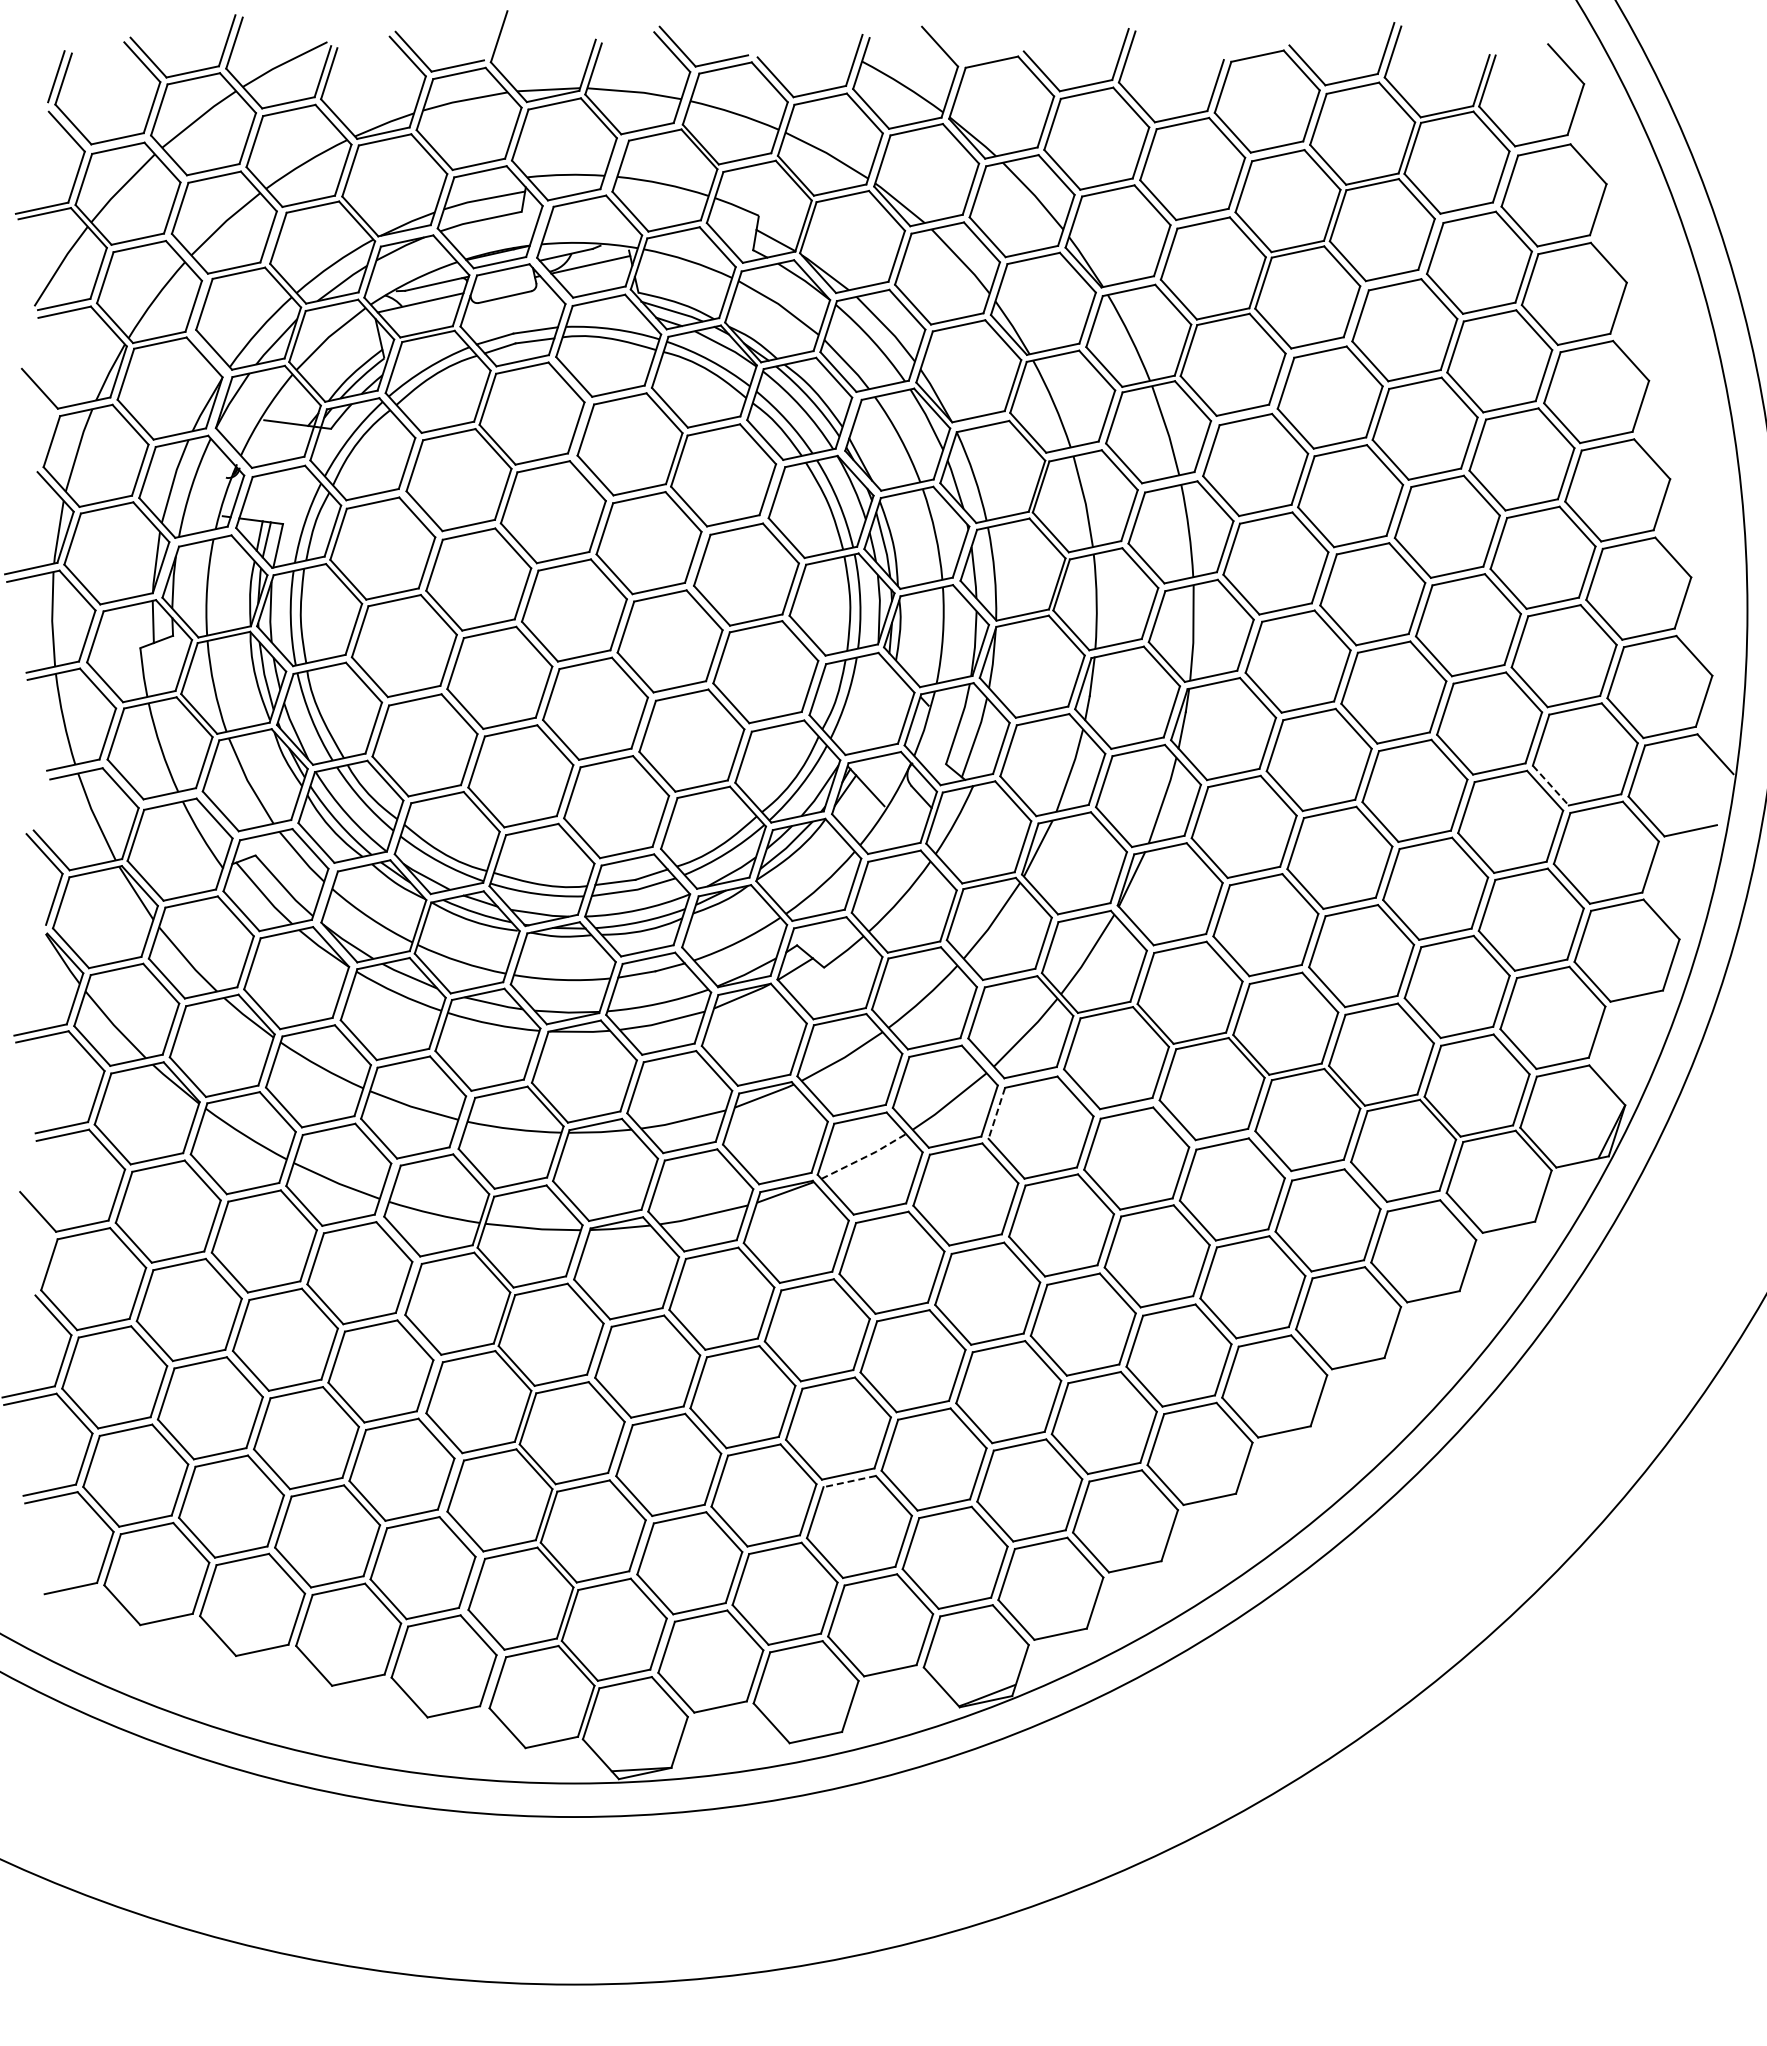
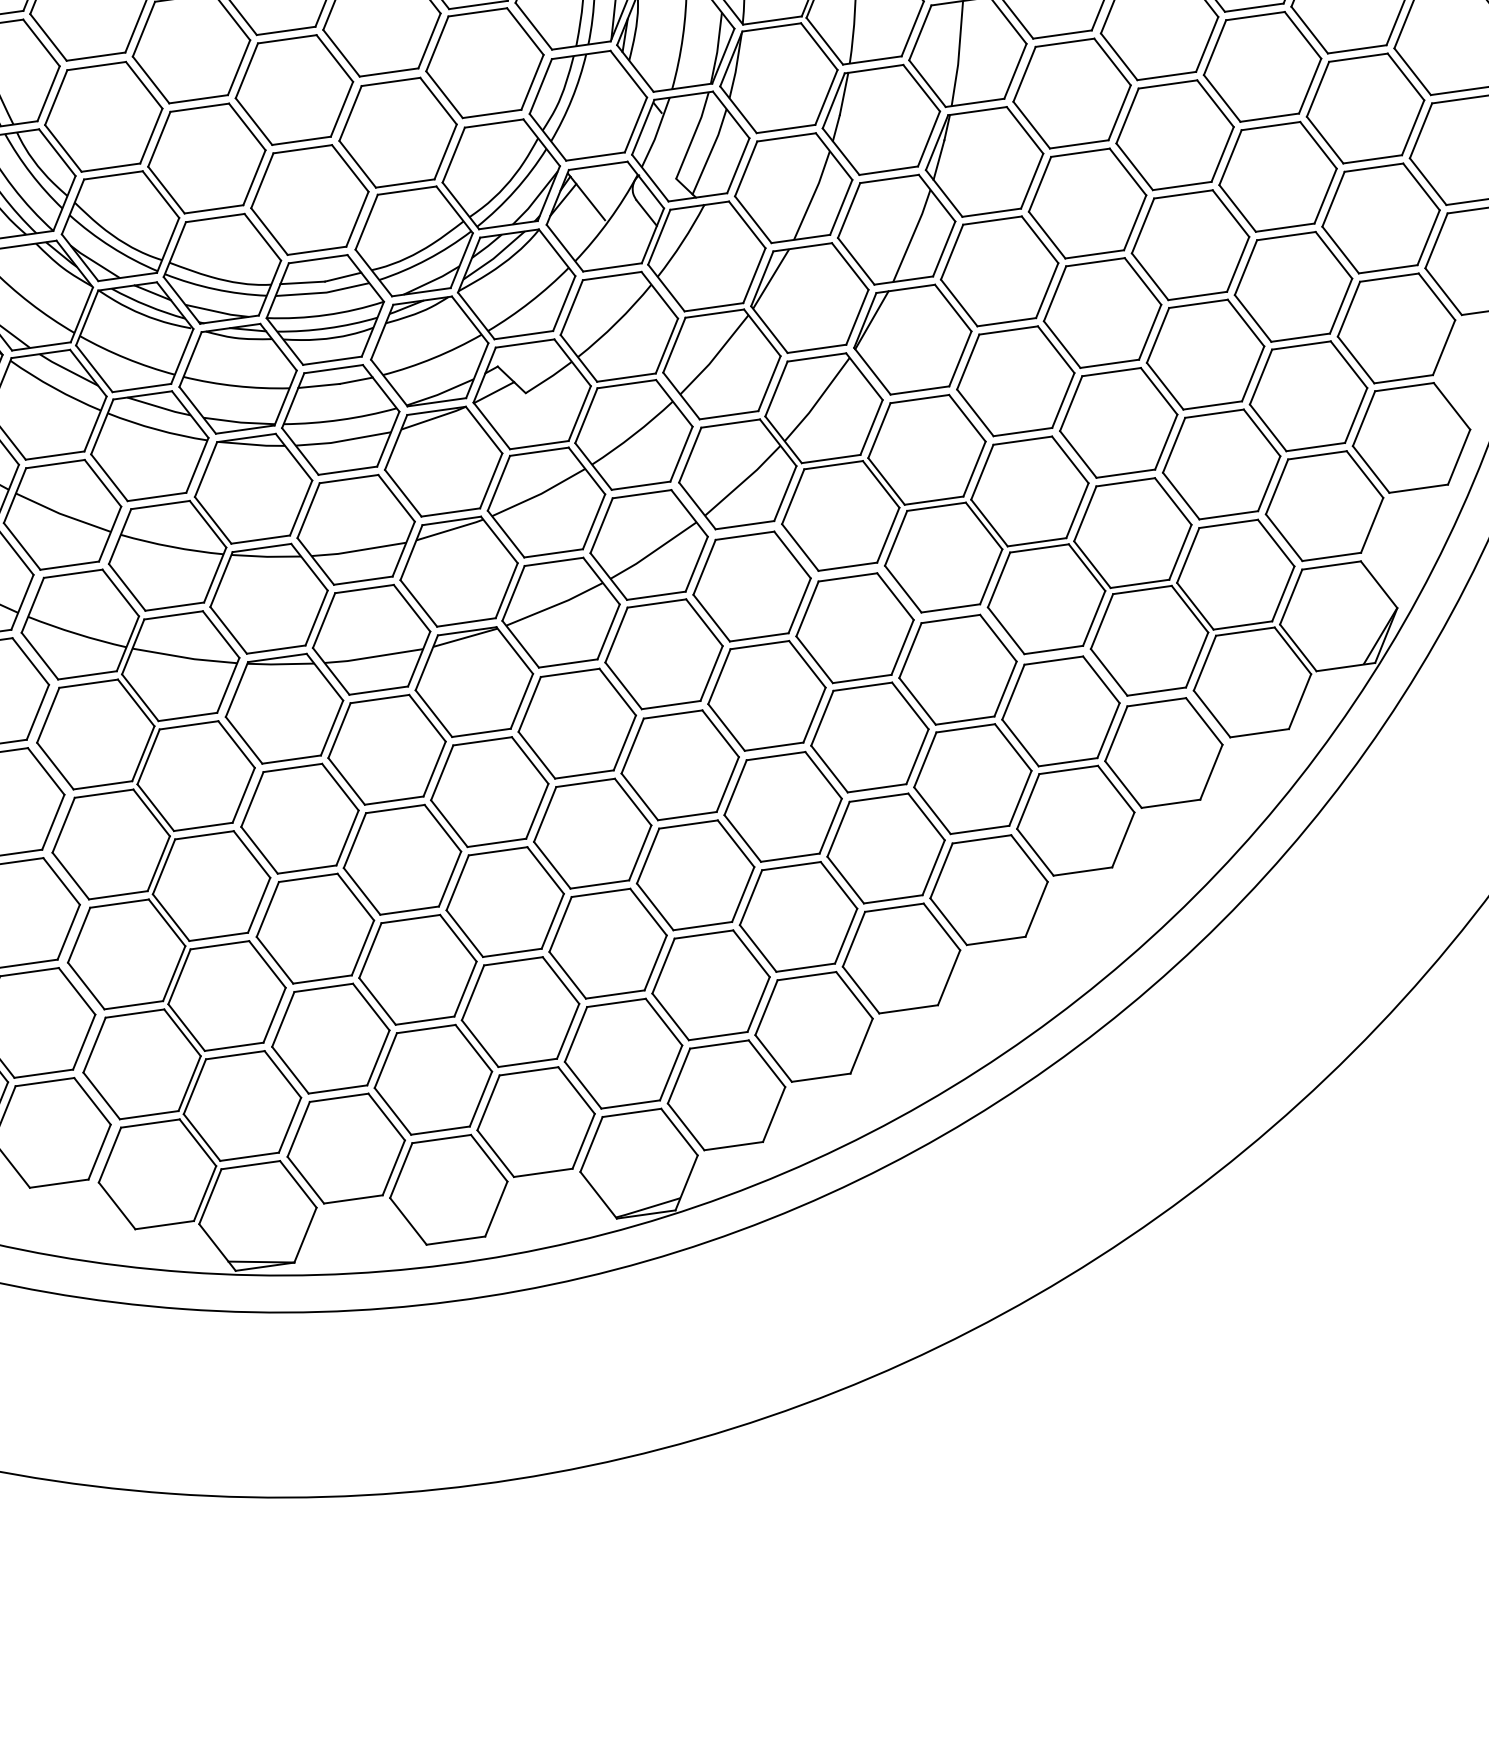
line: (1550, 785) -> (1340, 249), dashed -> solid
line: (996, 1113) -> (704, 567), dashed -> solid
line: (864, 1157) -> (555, 605), dashed -> solid
line: (849, 1481) -> (513, 961), dashed -> solid

